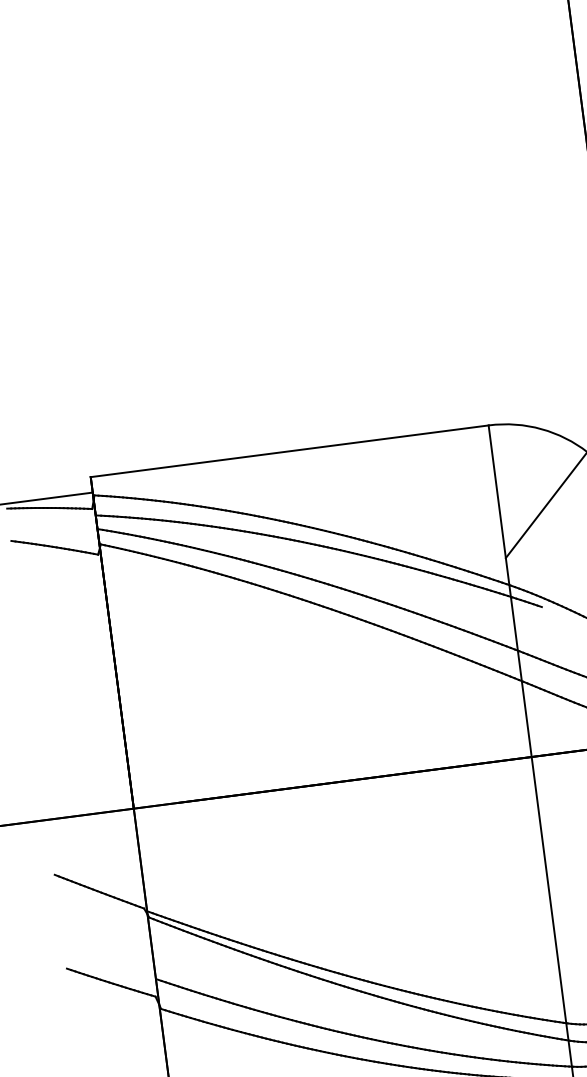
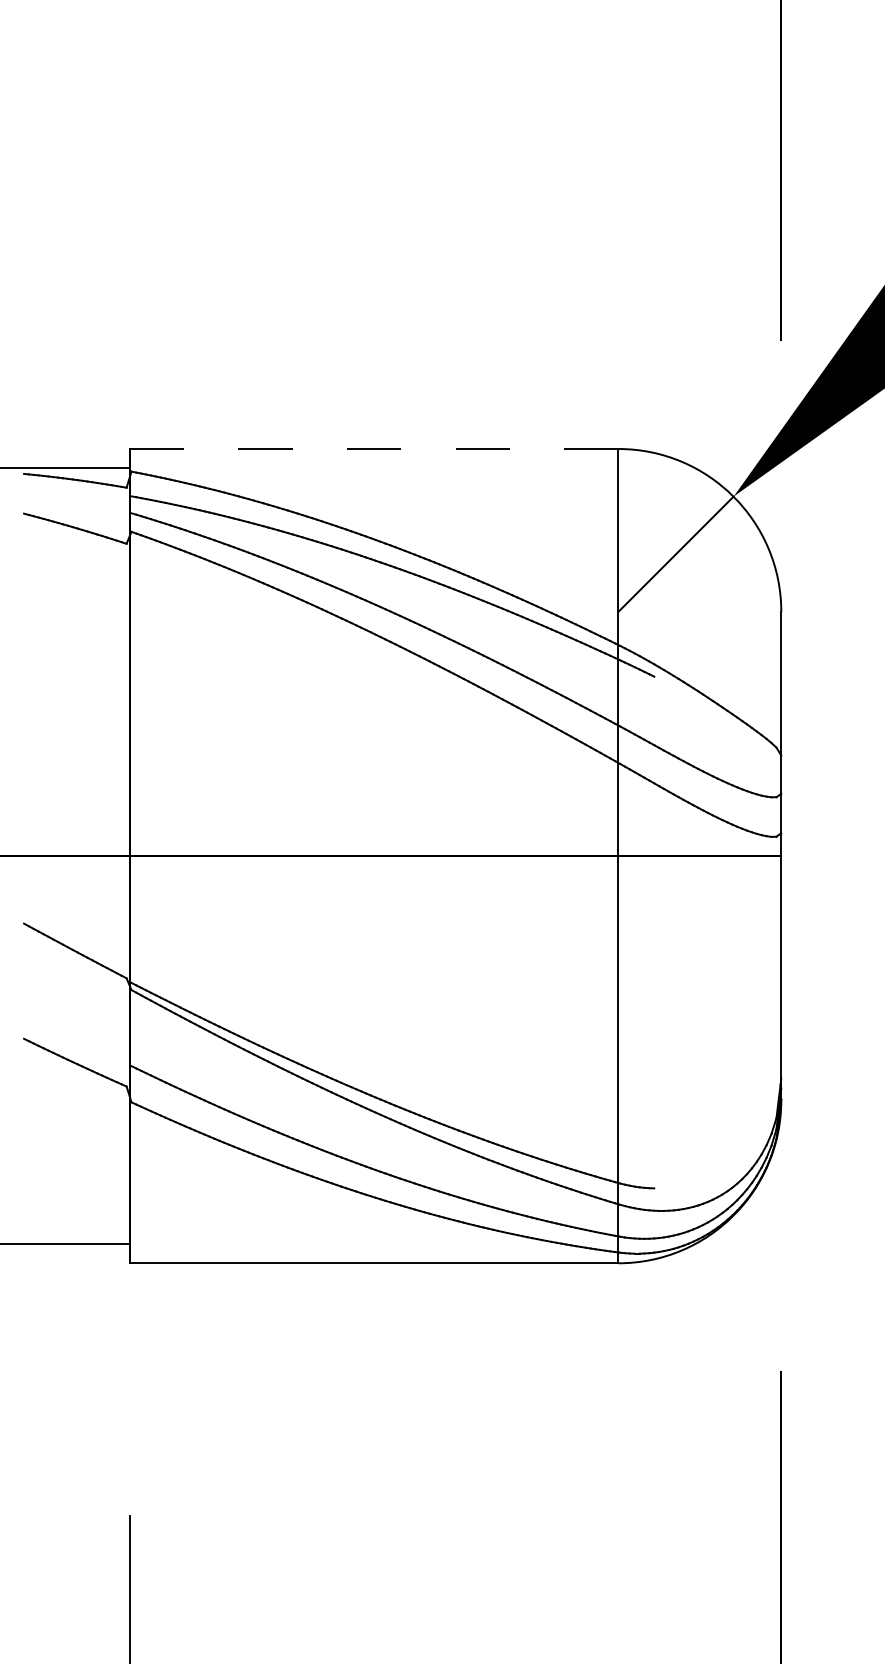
line: (289, 451) -> (373, 449), solid -> dashed

